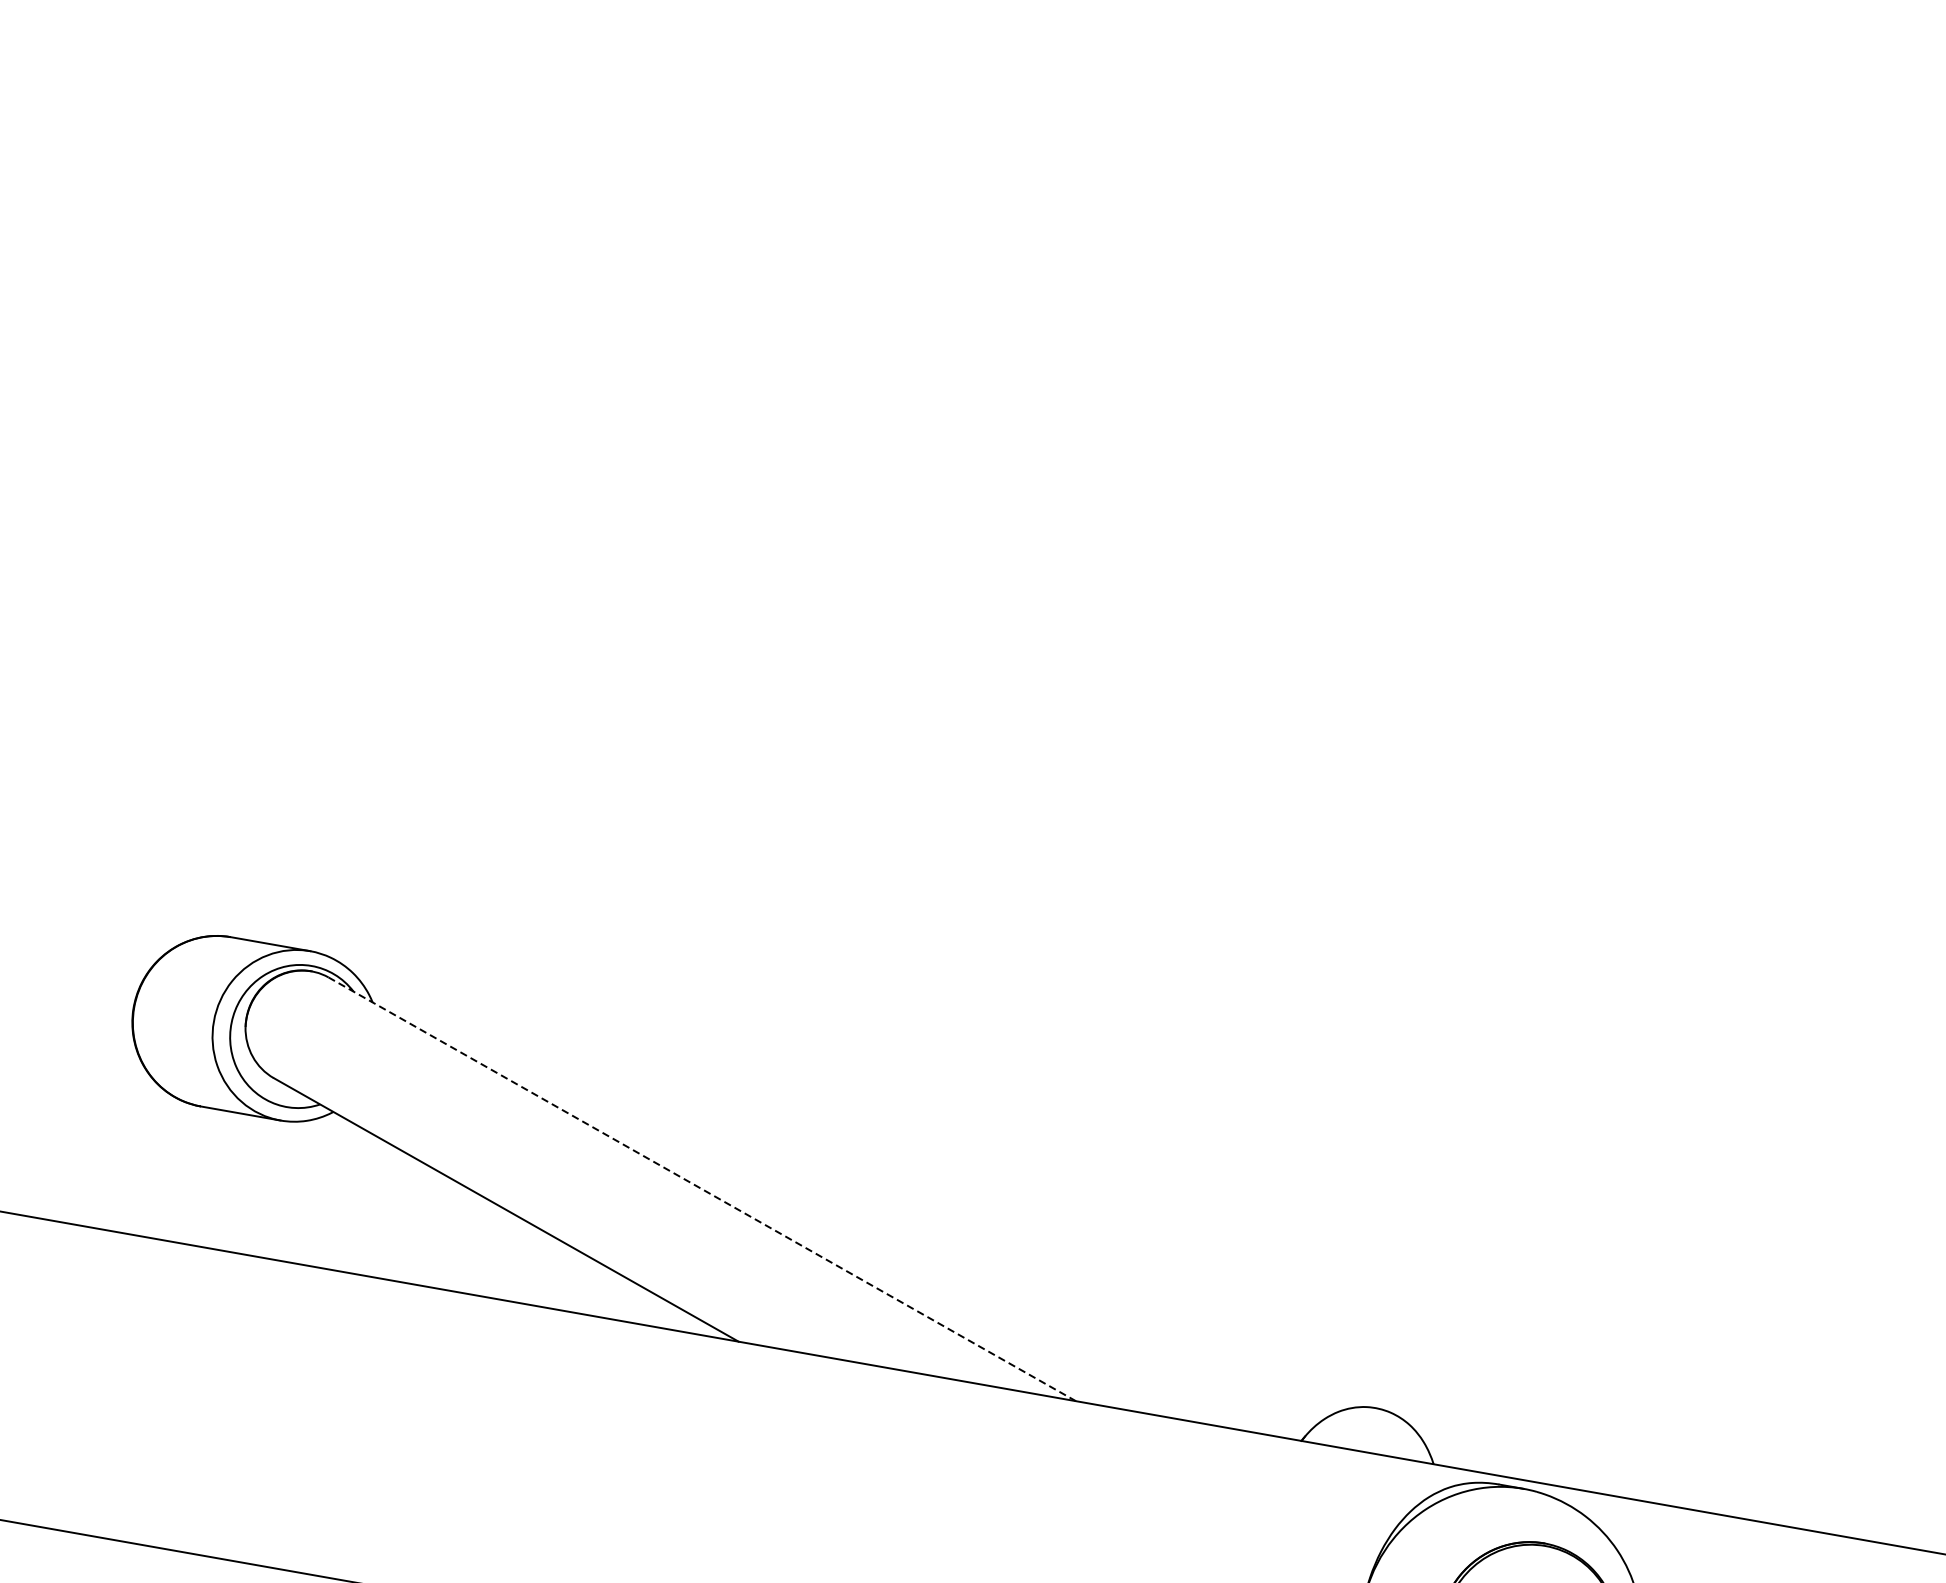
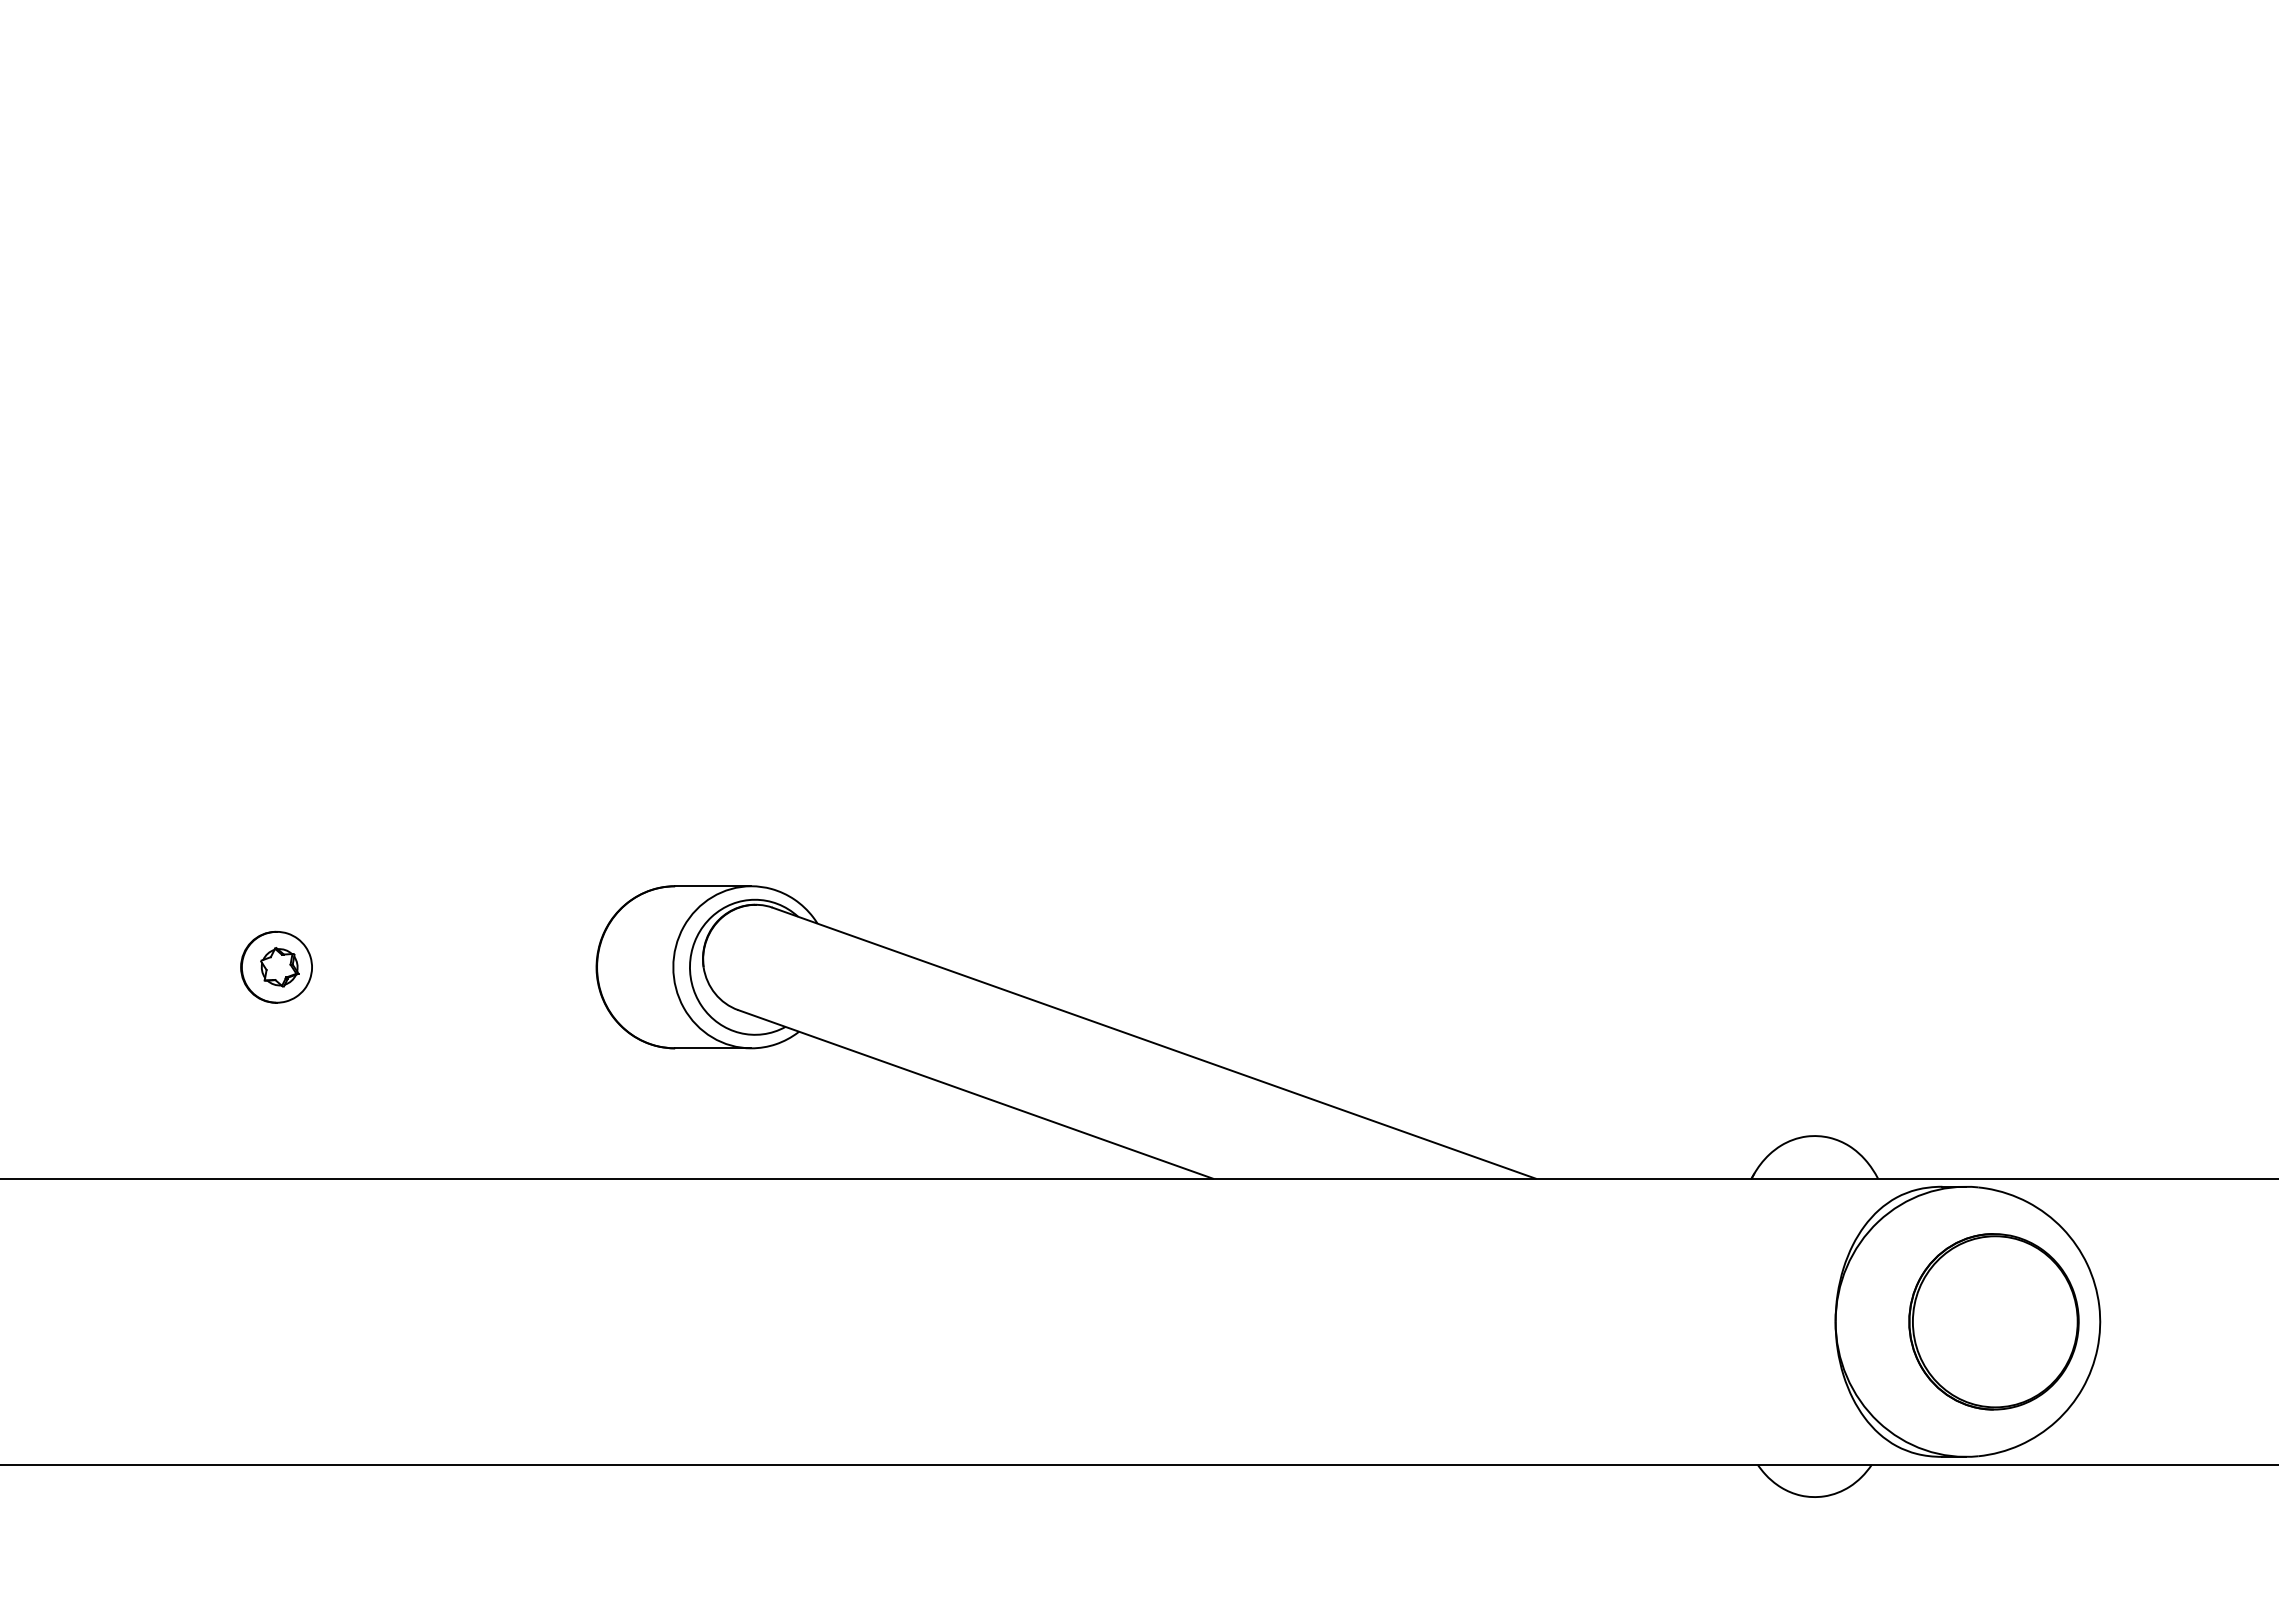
line: (702, 1189) -> (1154, 1043), dashed -> solid

